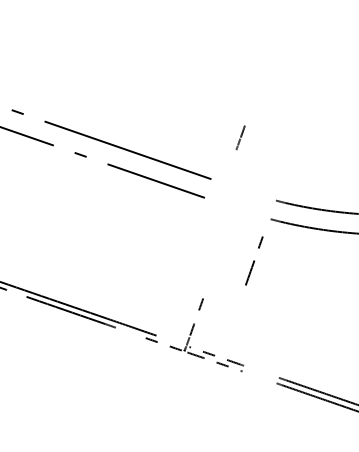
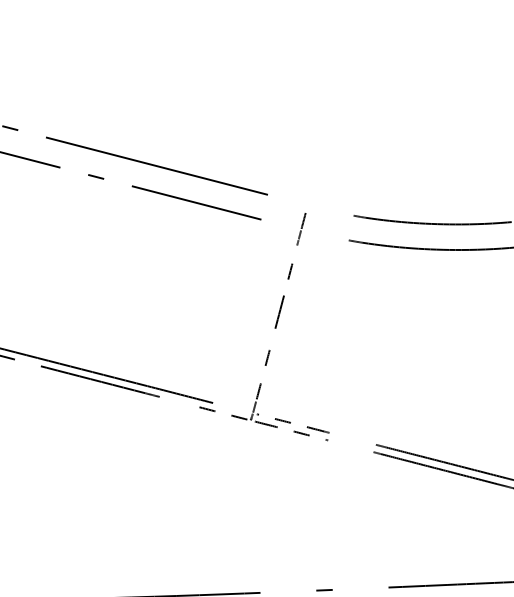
line: (240, 137) -> (301, 228), moved
curve: (254, 260) -> (283, 295), moved

